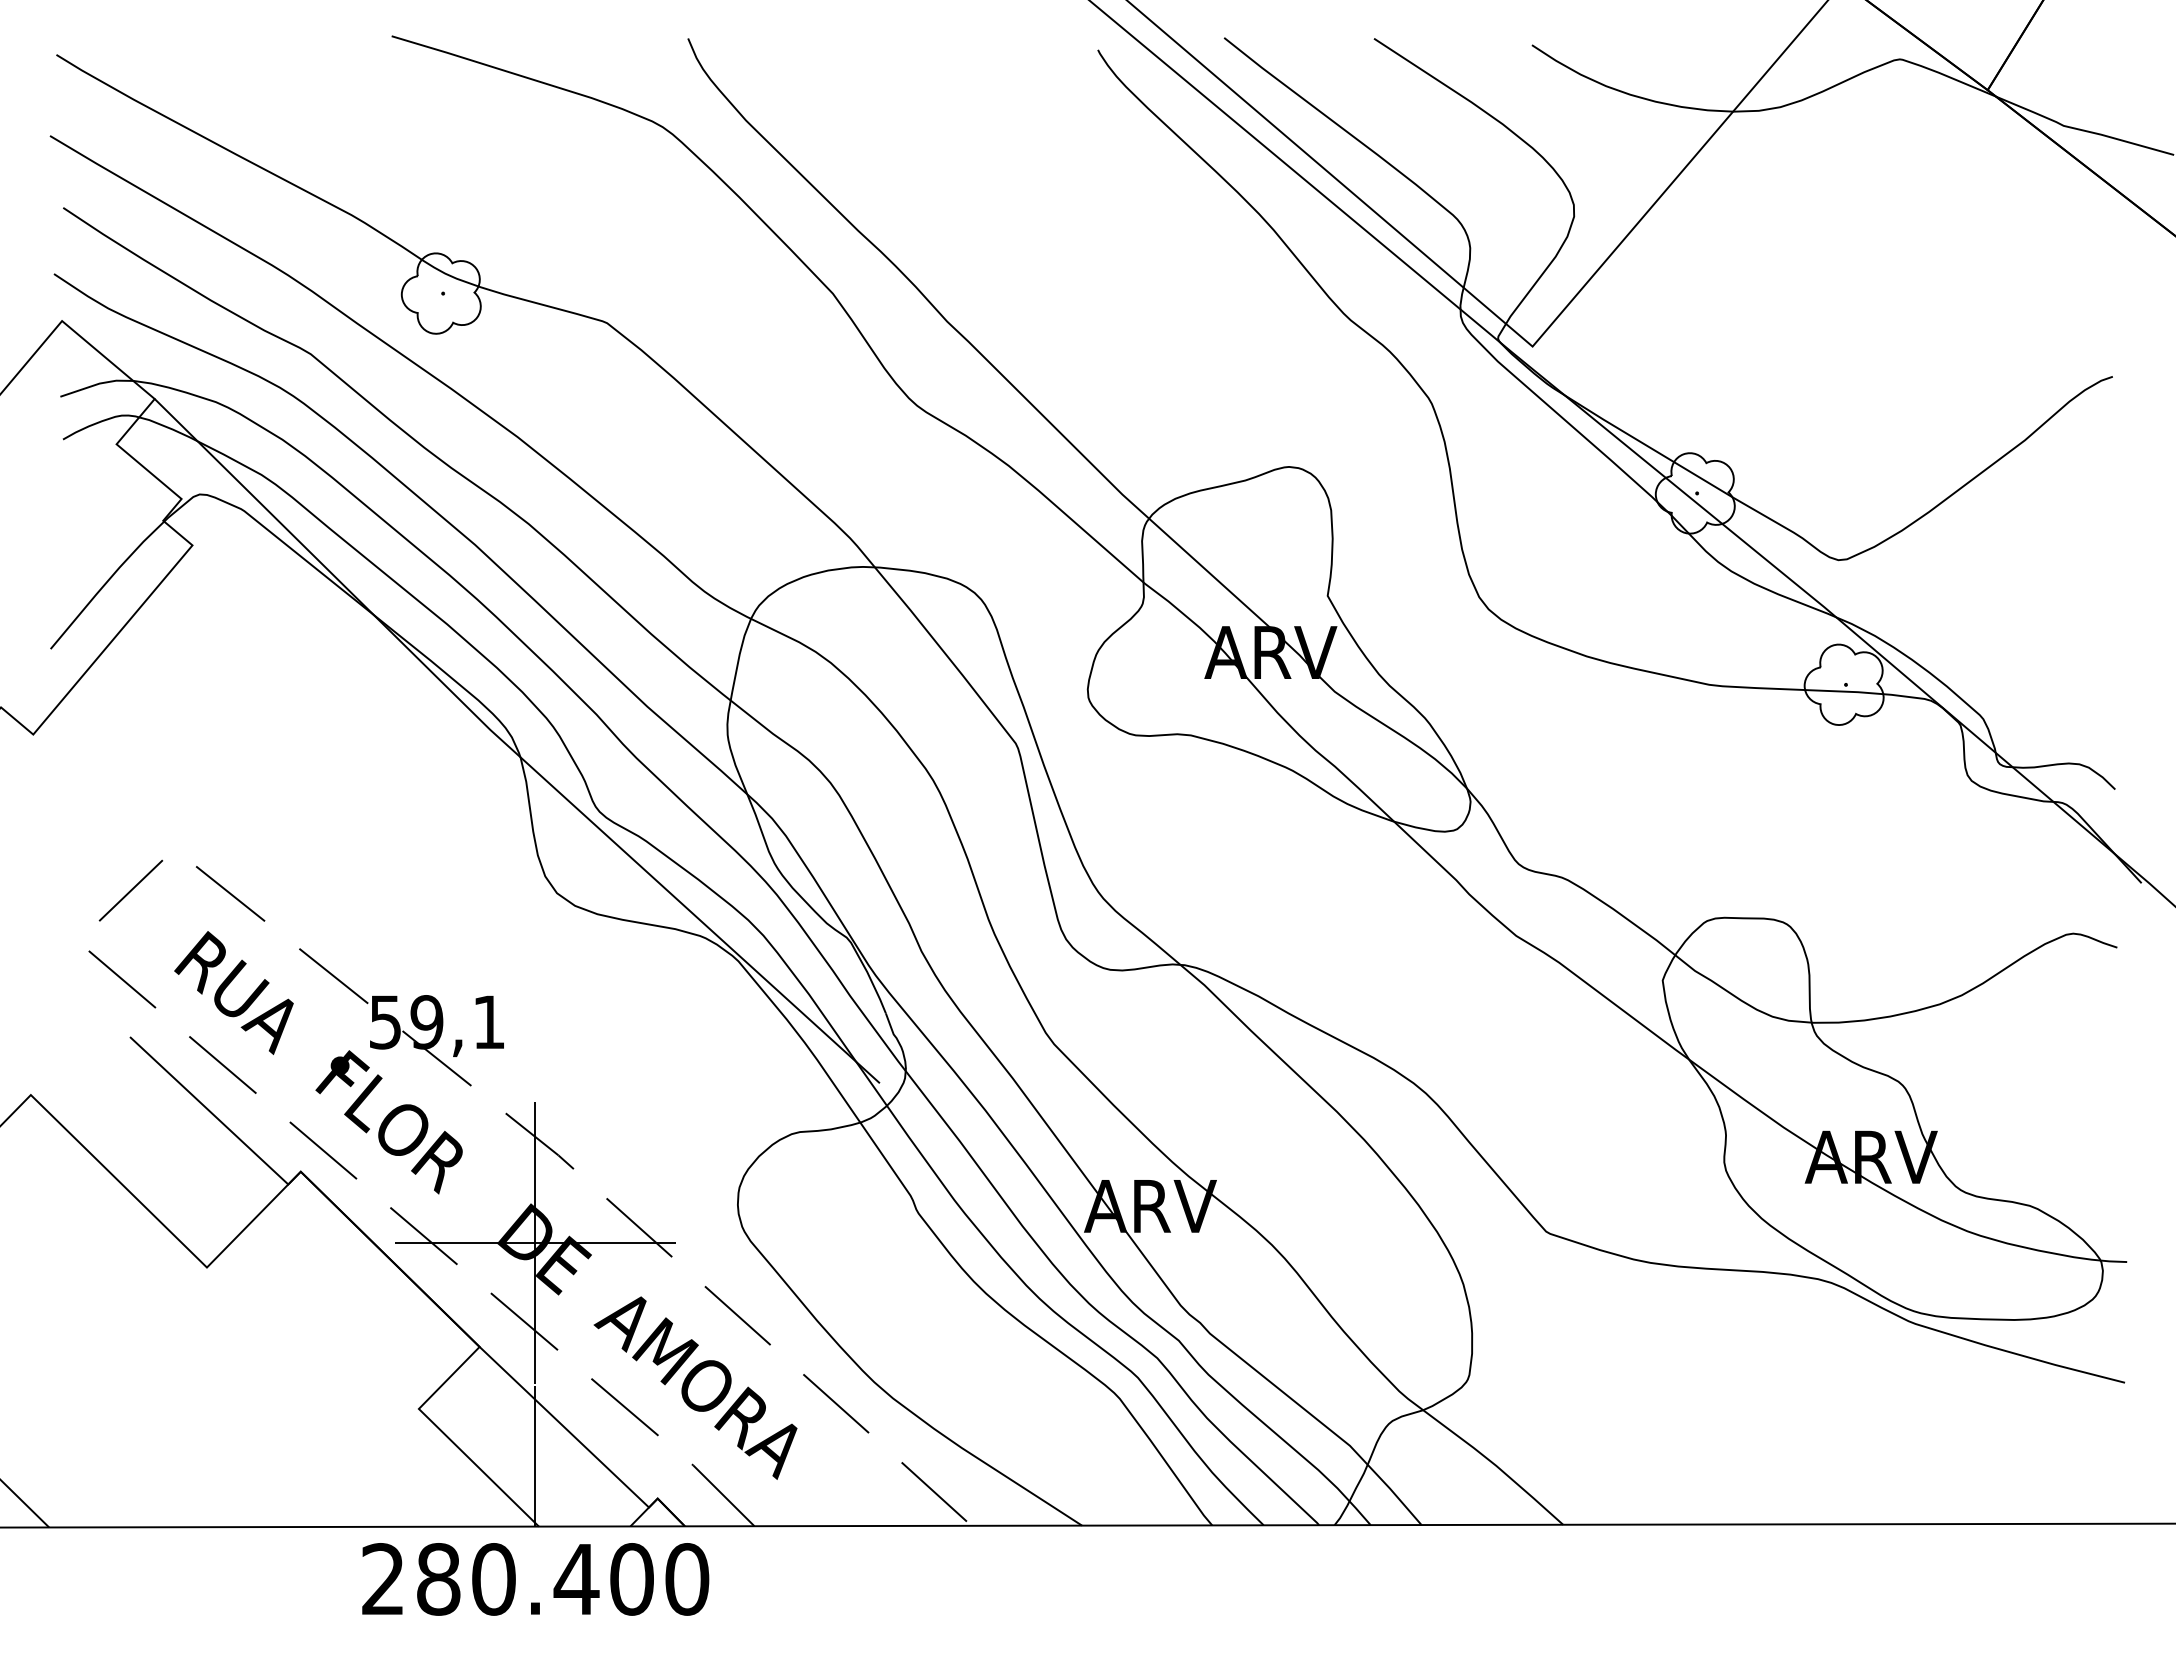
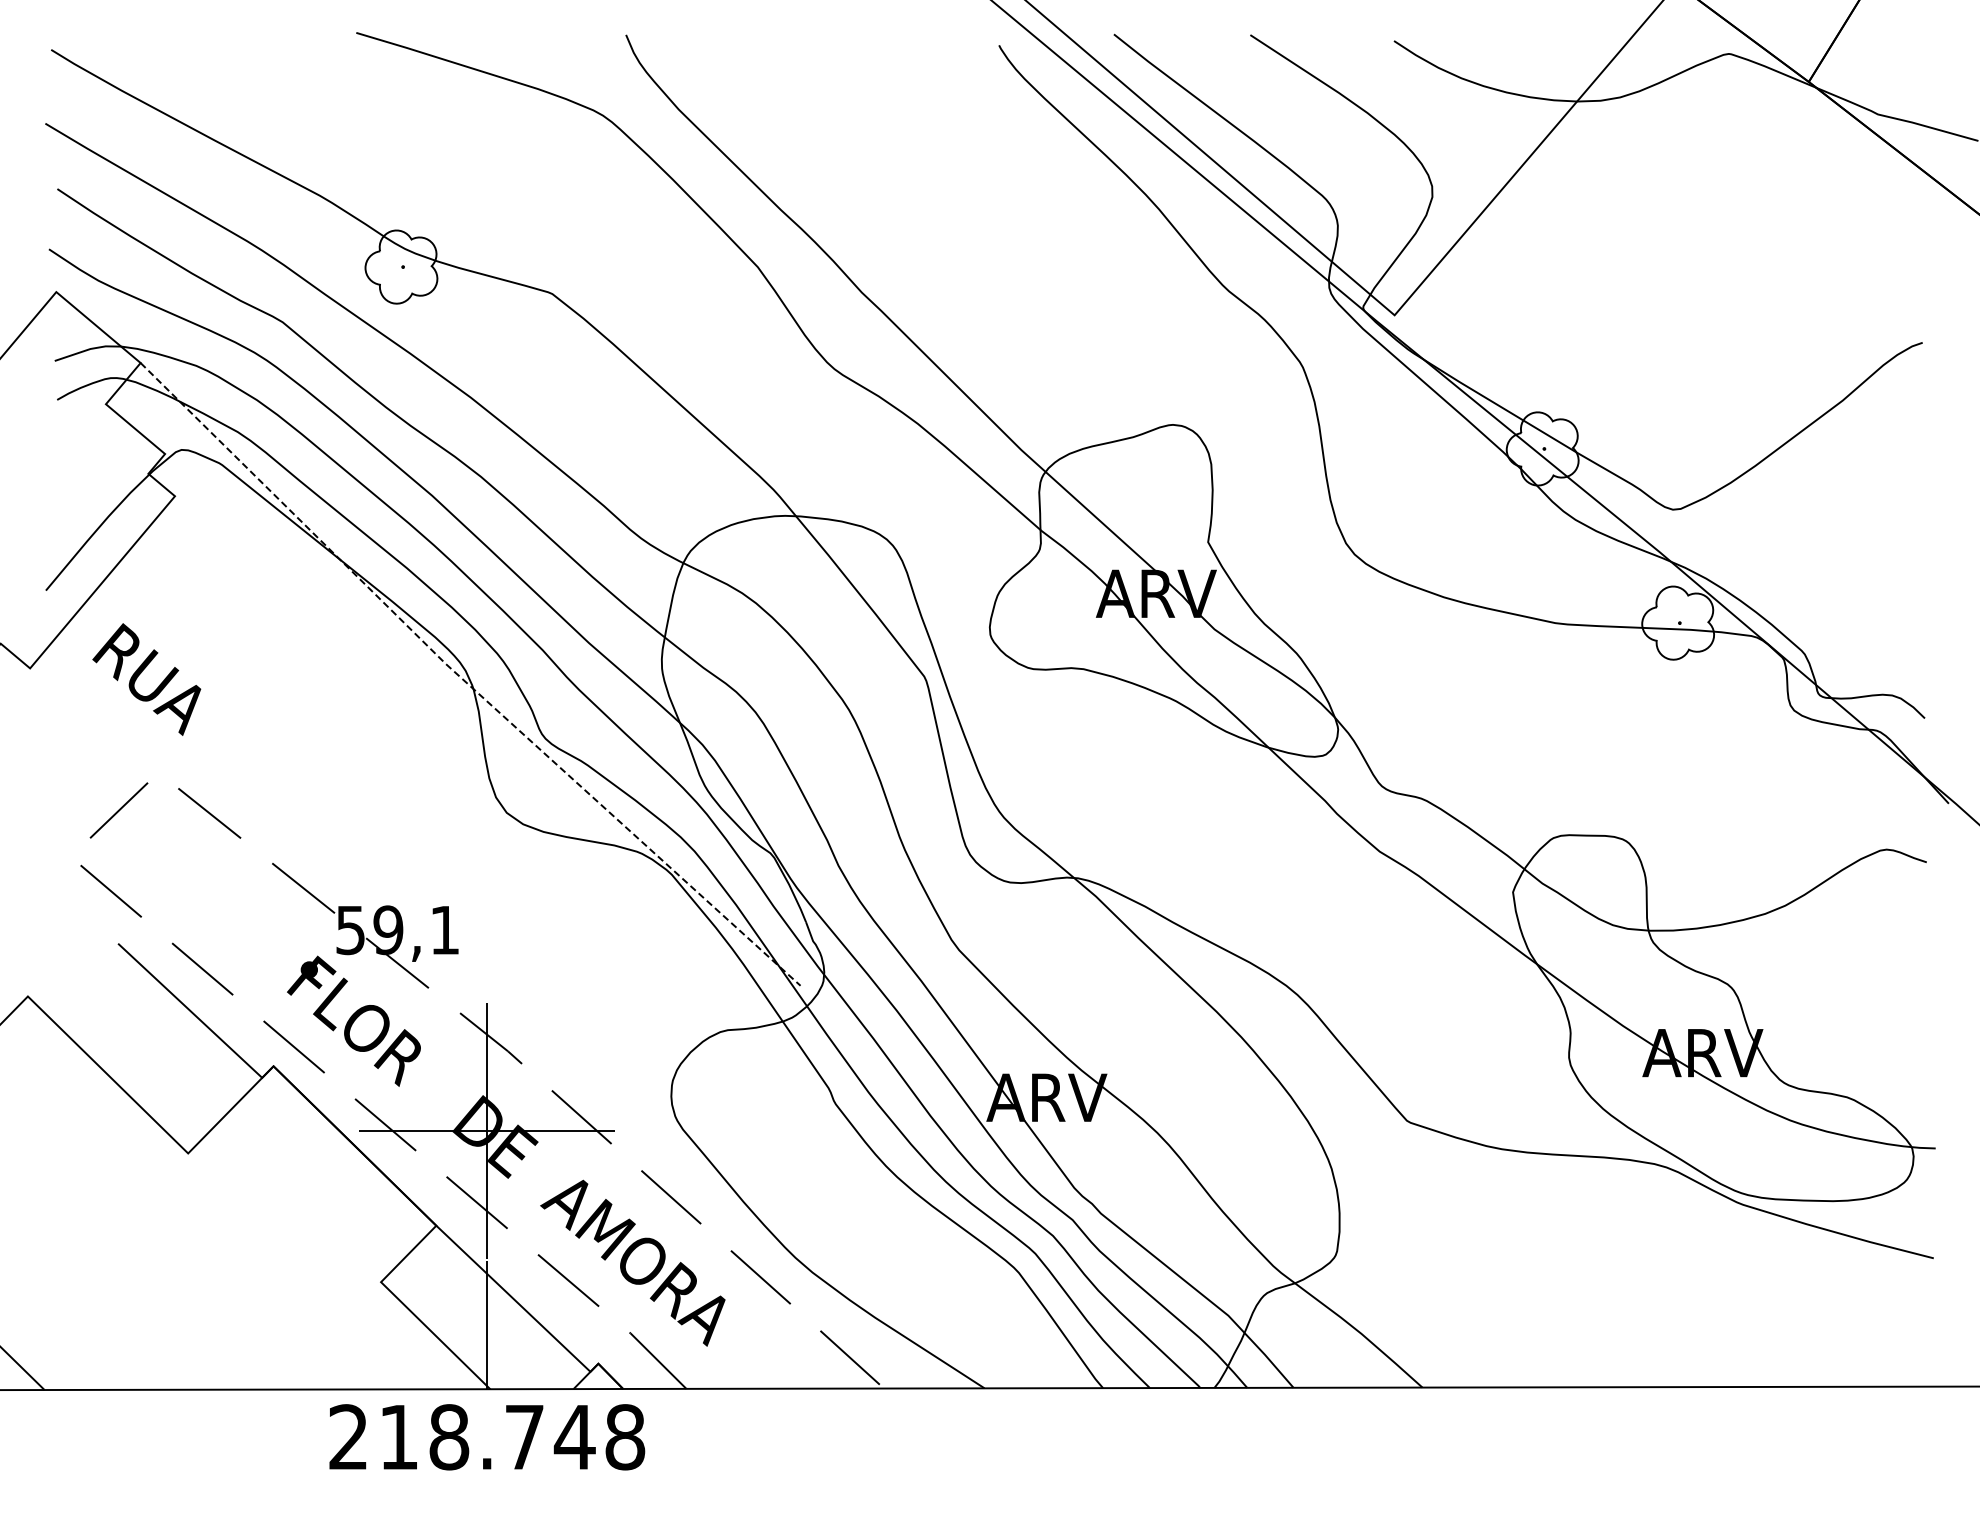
line: (510, 747) -> (464, 680), solid -> dashed
text: (233, 992) -> (146, 679), moved
text: (563, 1579) -> (512, 1437), 280.400 -> 218.748

